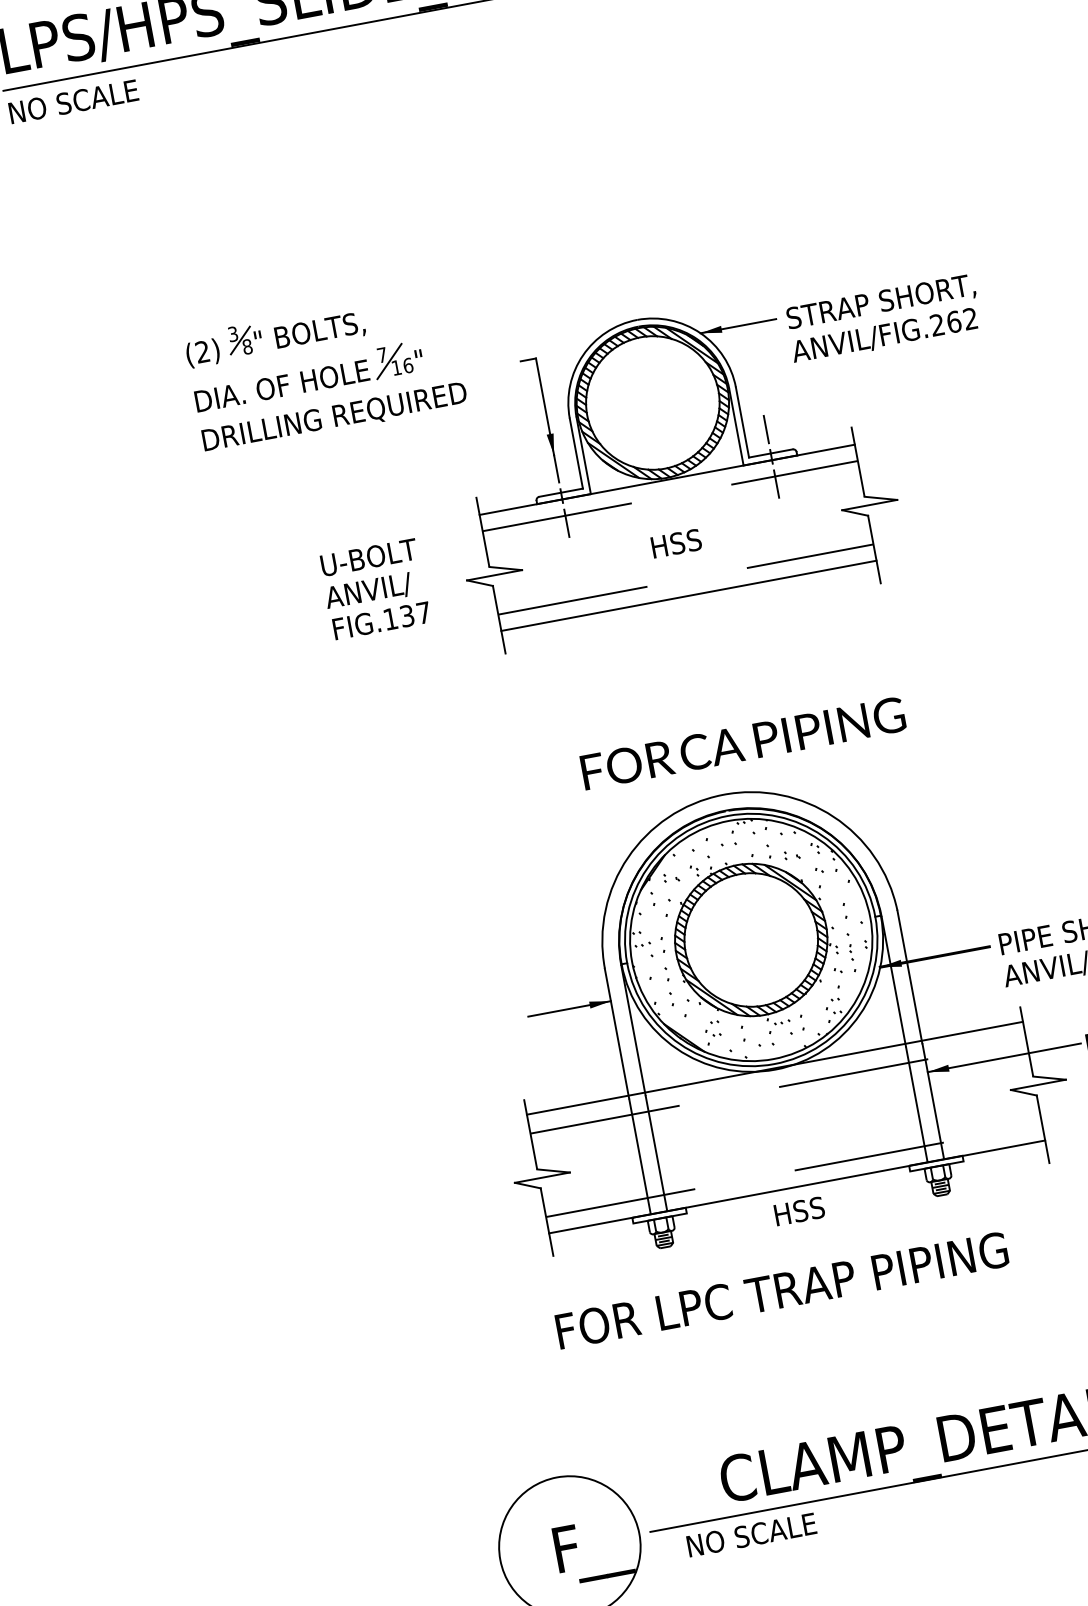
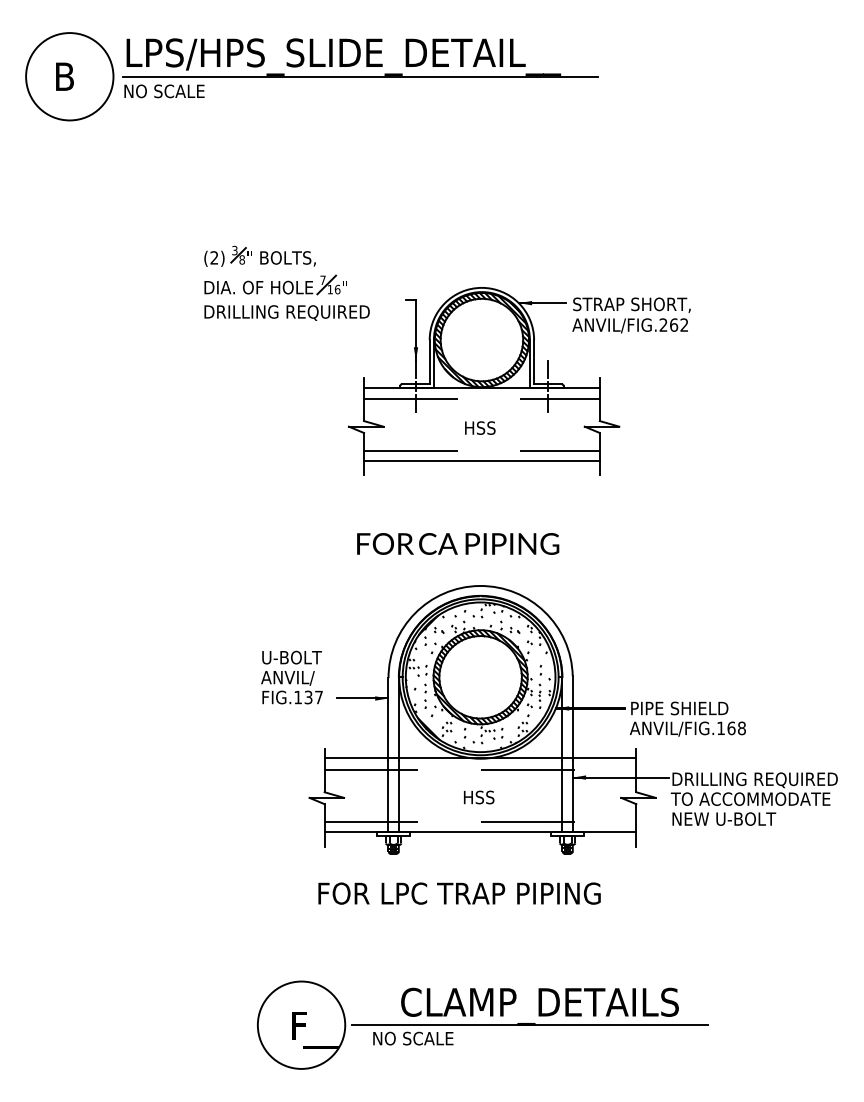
text: (374, 589) -> (291, 677), moved
text: (743, 742) -> (458, 543), moved
text: (800, 1211) -> (479, 797), moved

